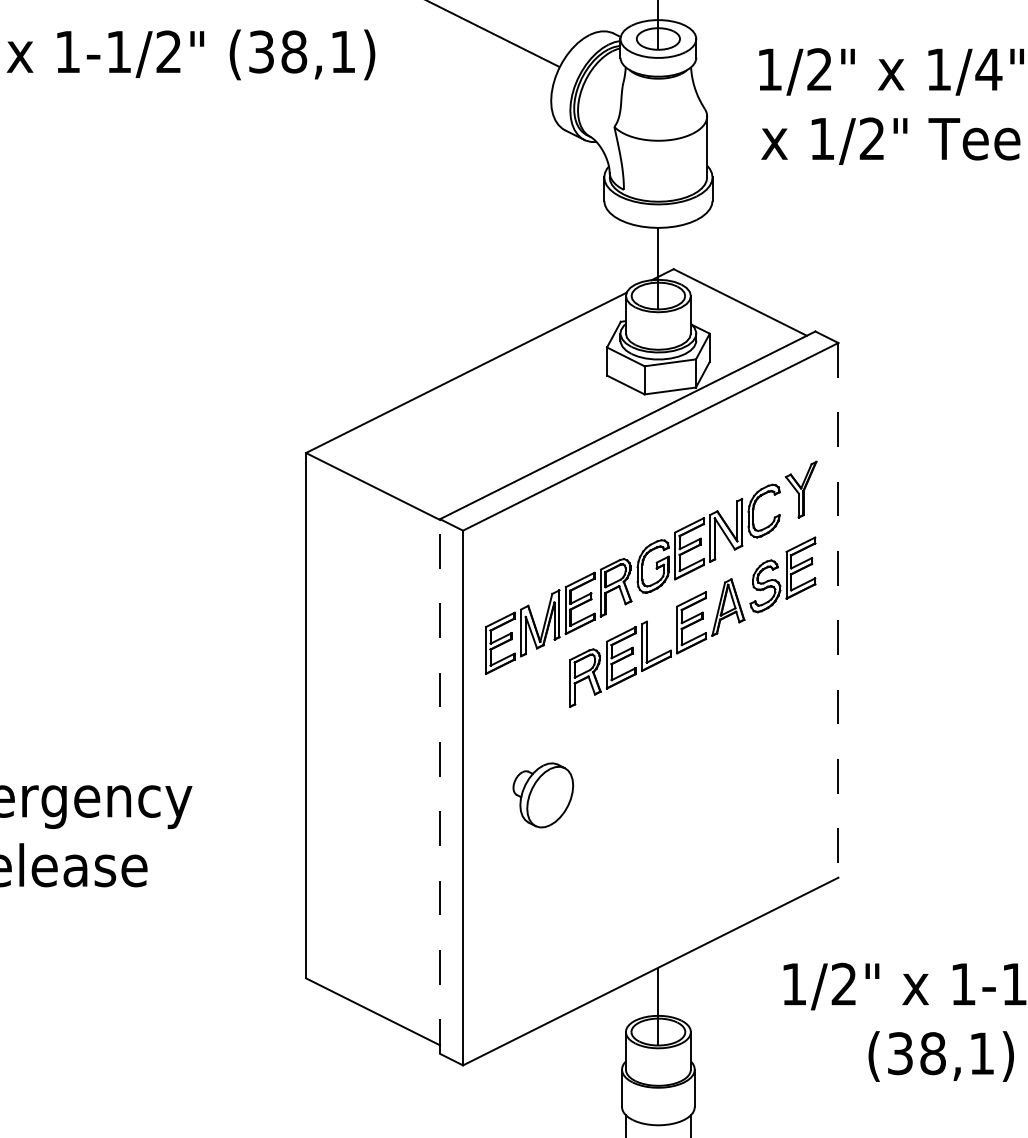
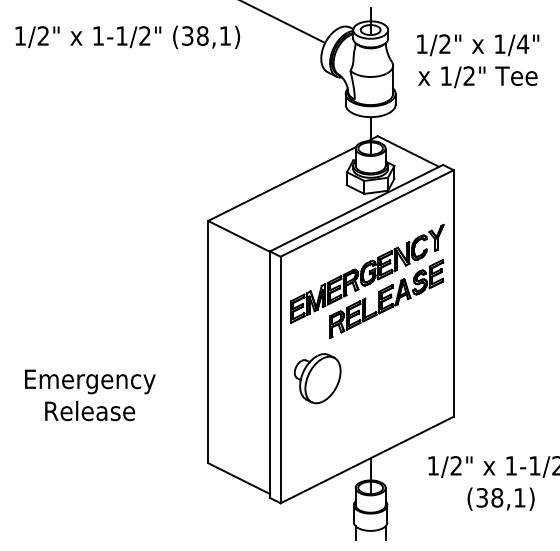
line: (838, 610) -> (453, 293), dashed -> solid
line: (441, 786) -> (270, 374), dashed -> solid
part: (543, 794) -> (317, 378), size x1.67

